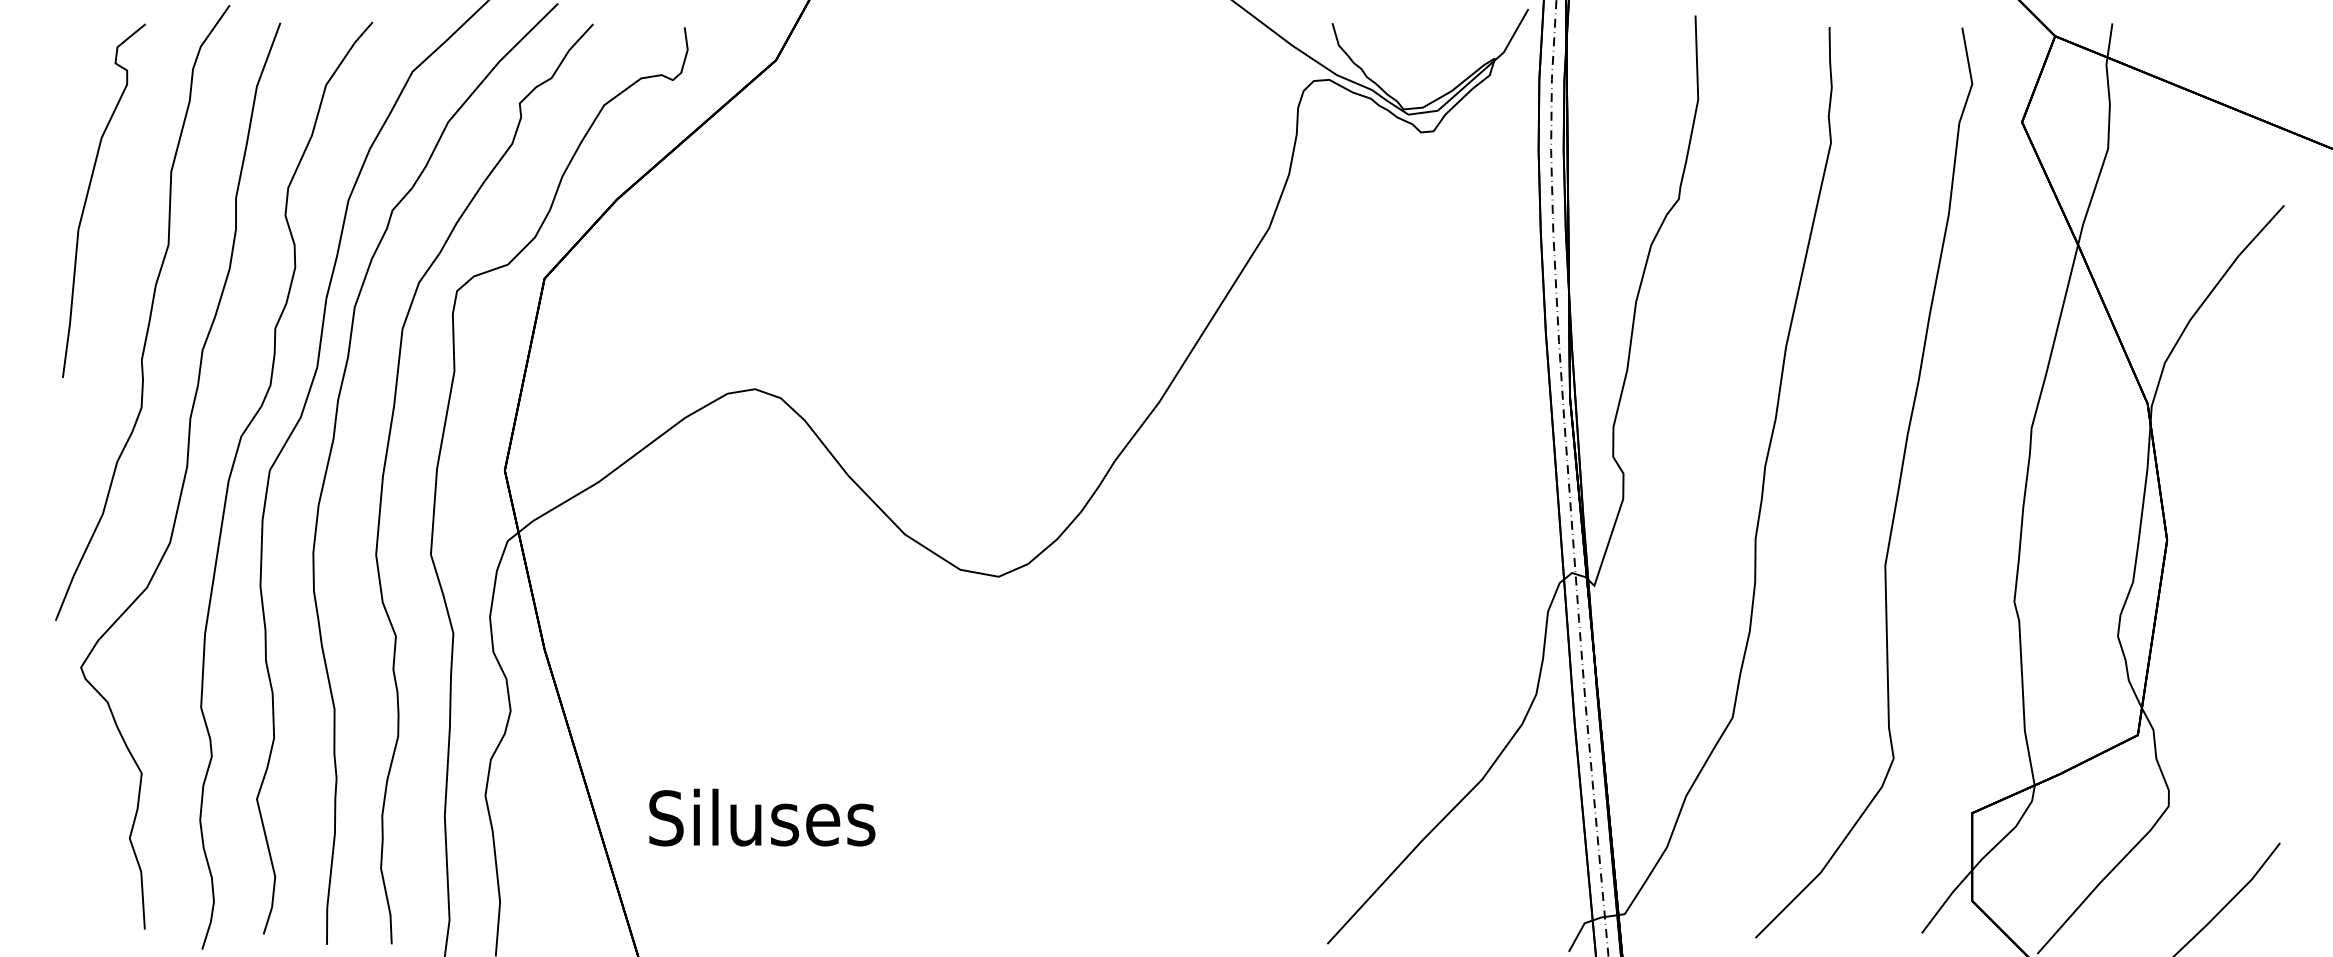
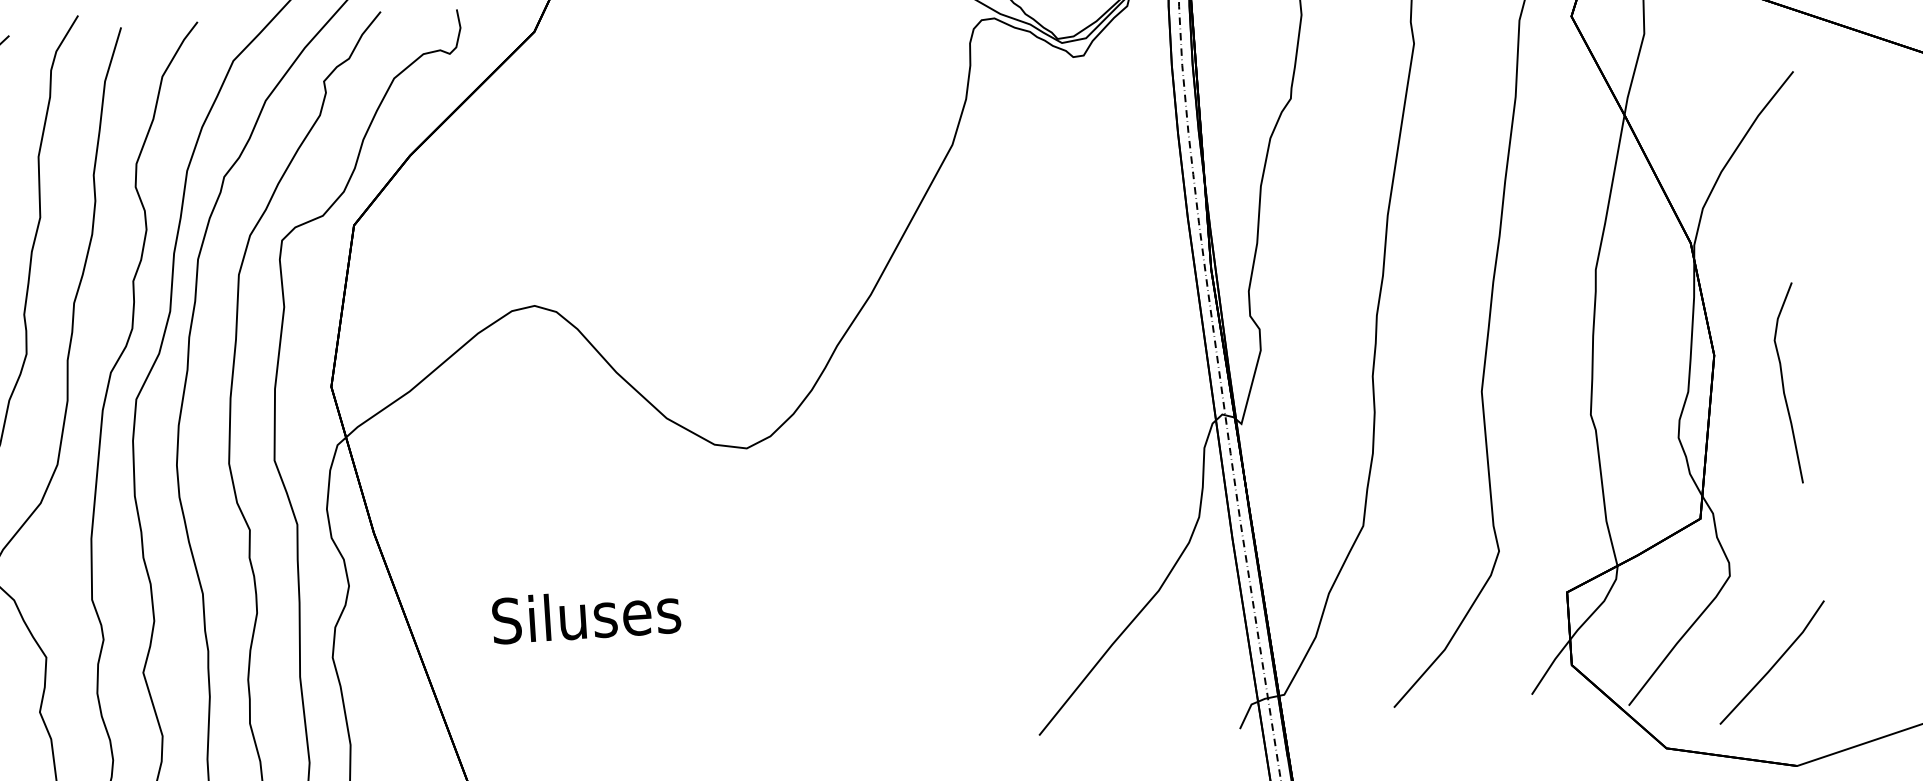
curve: (2248, 579) -> (1783, 383), added
text: (762, 817) -> (586, 615), moved

